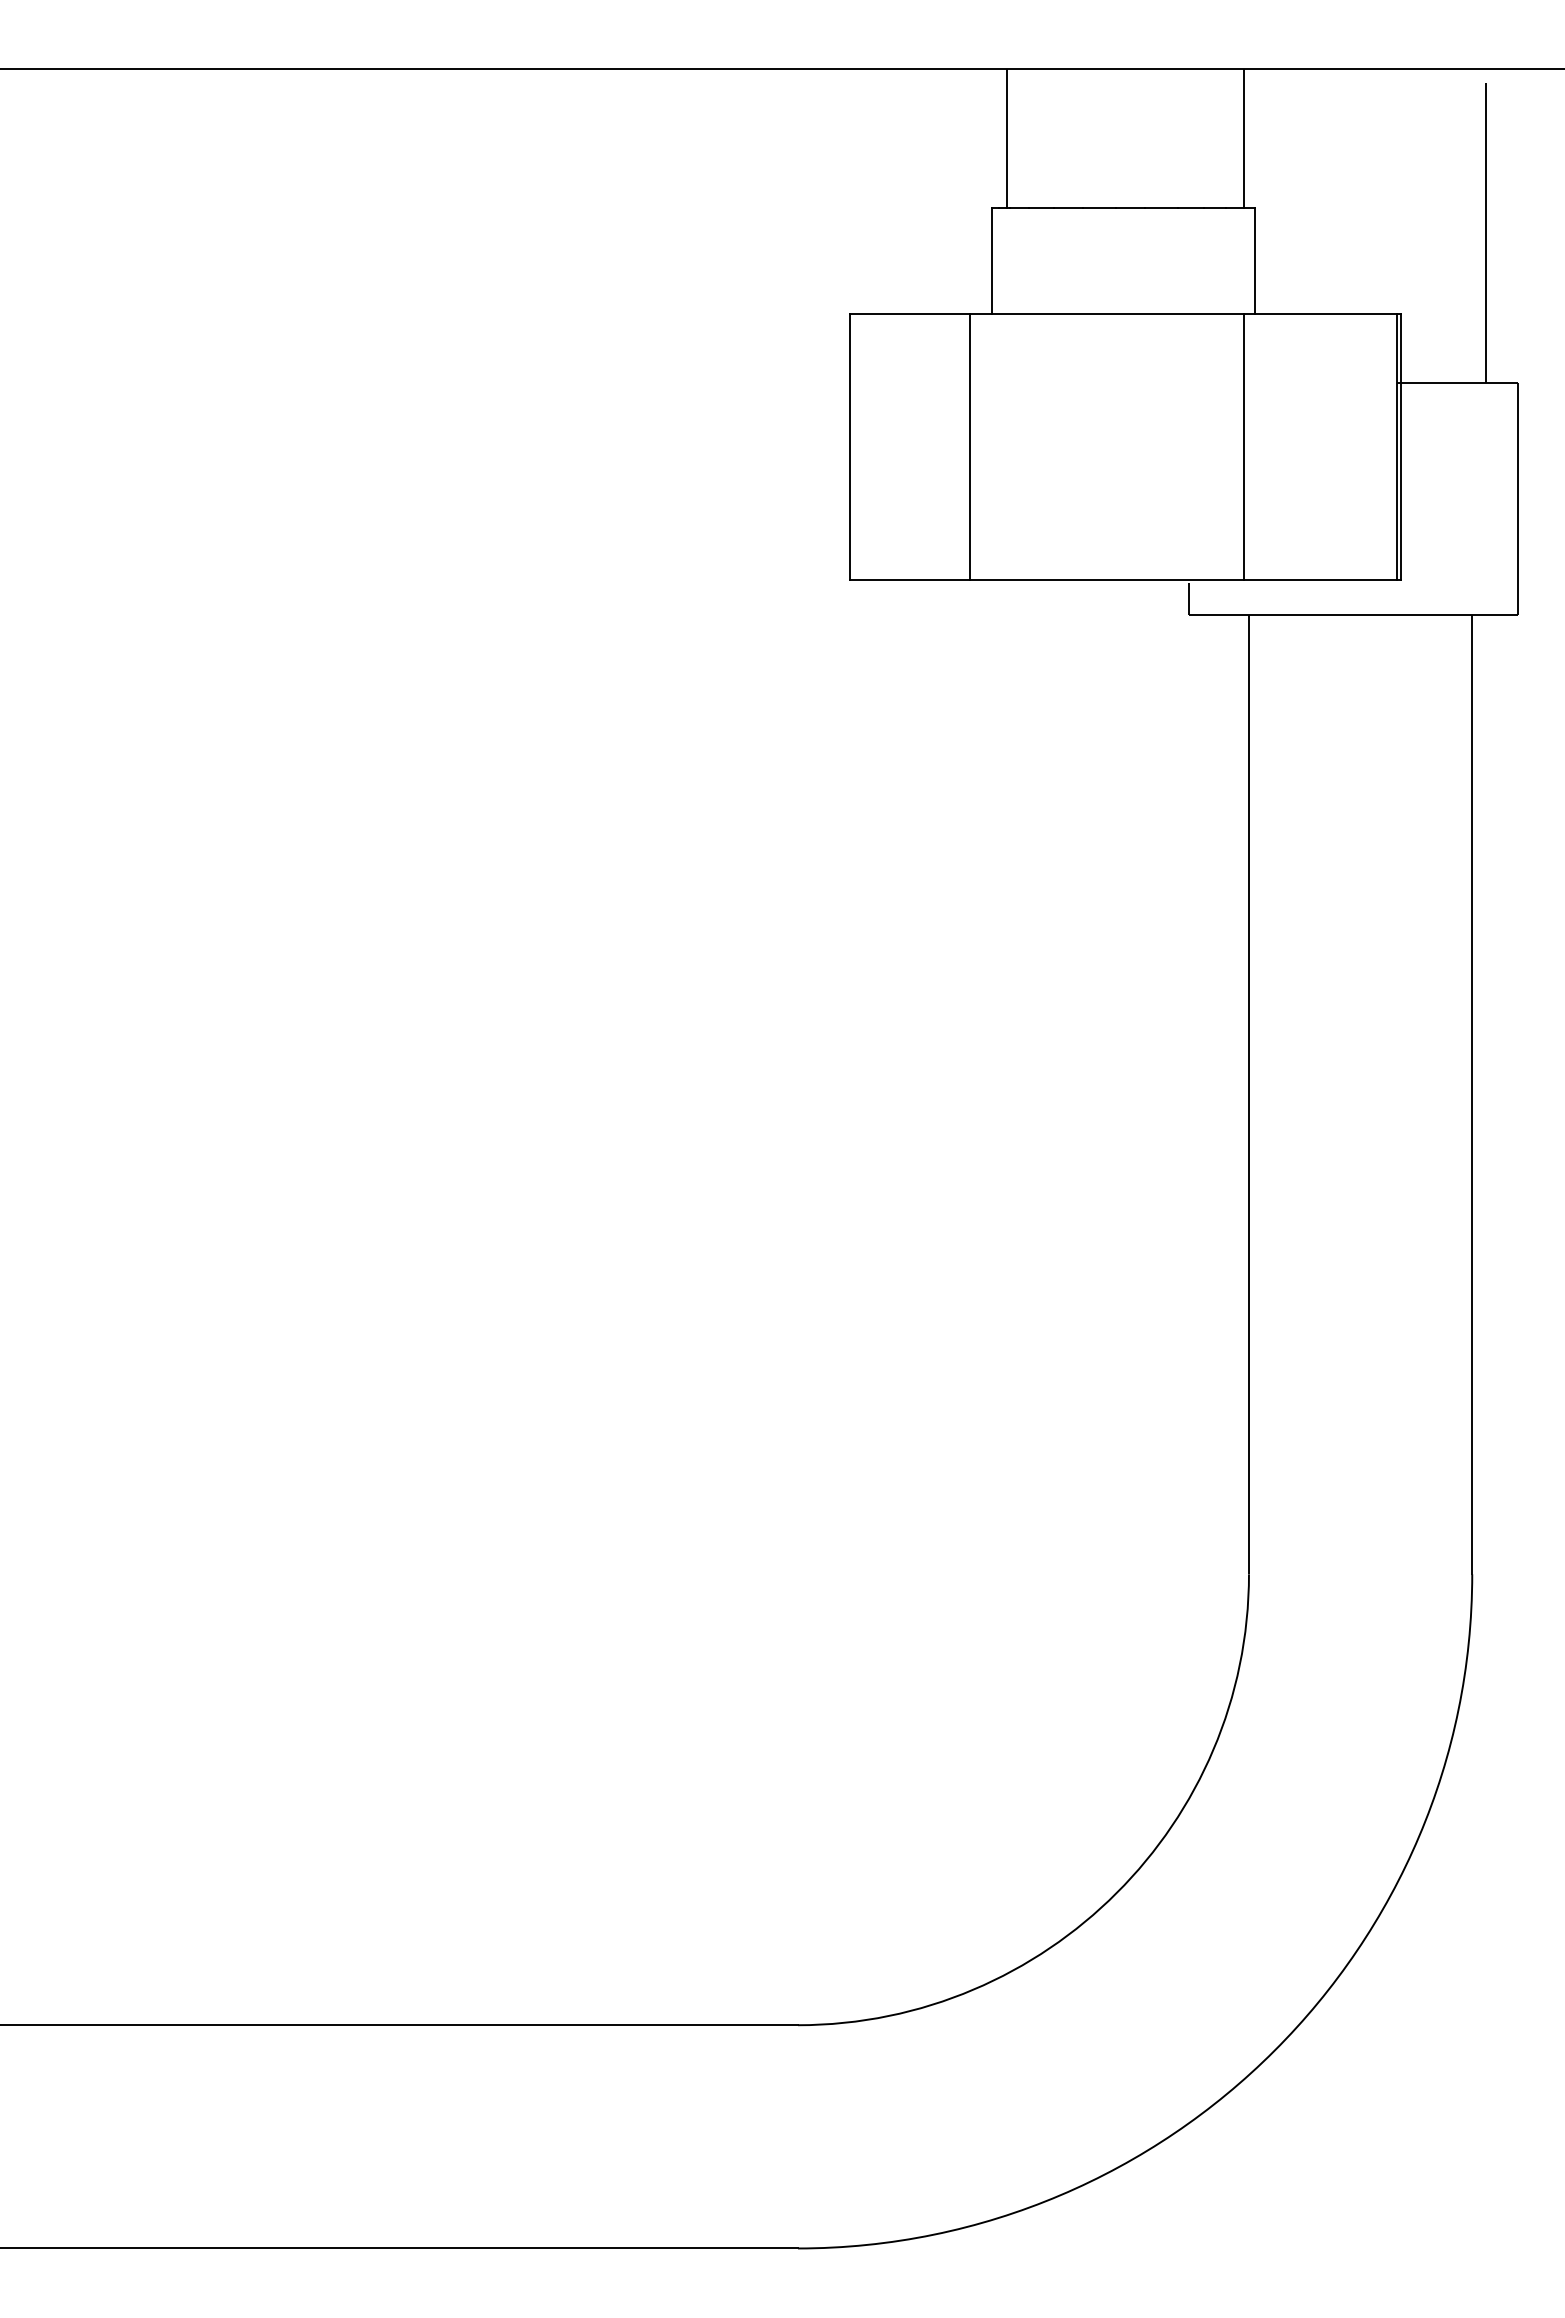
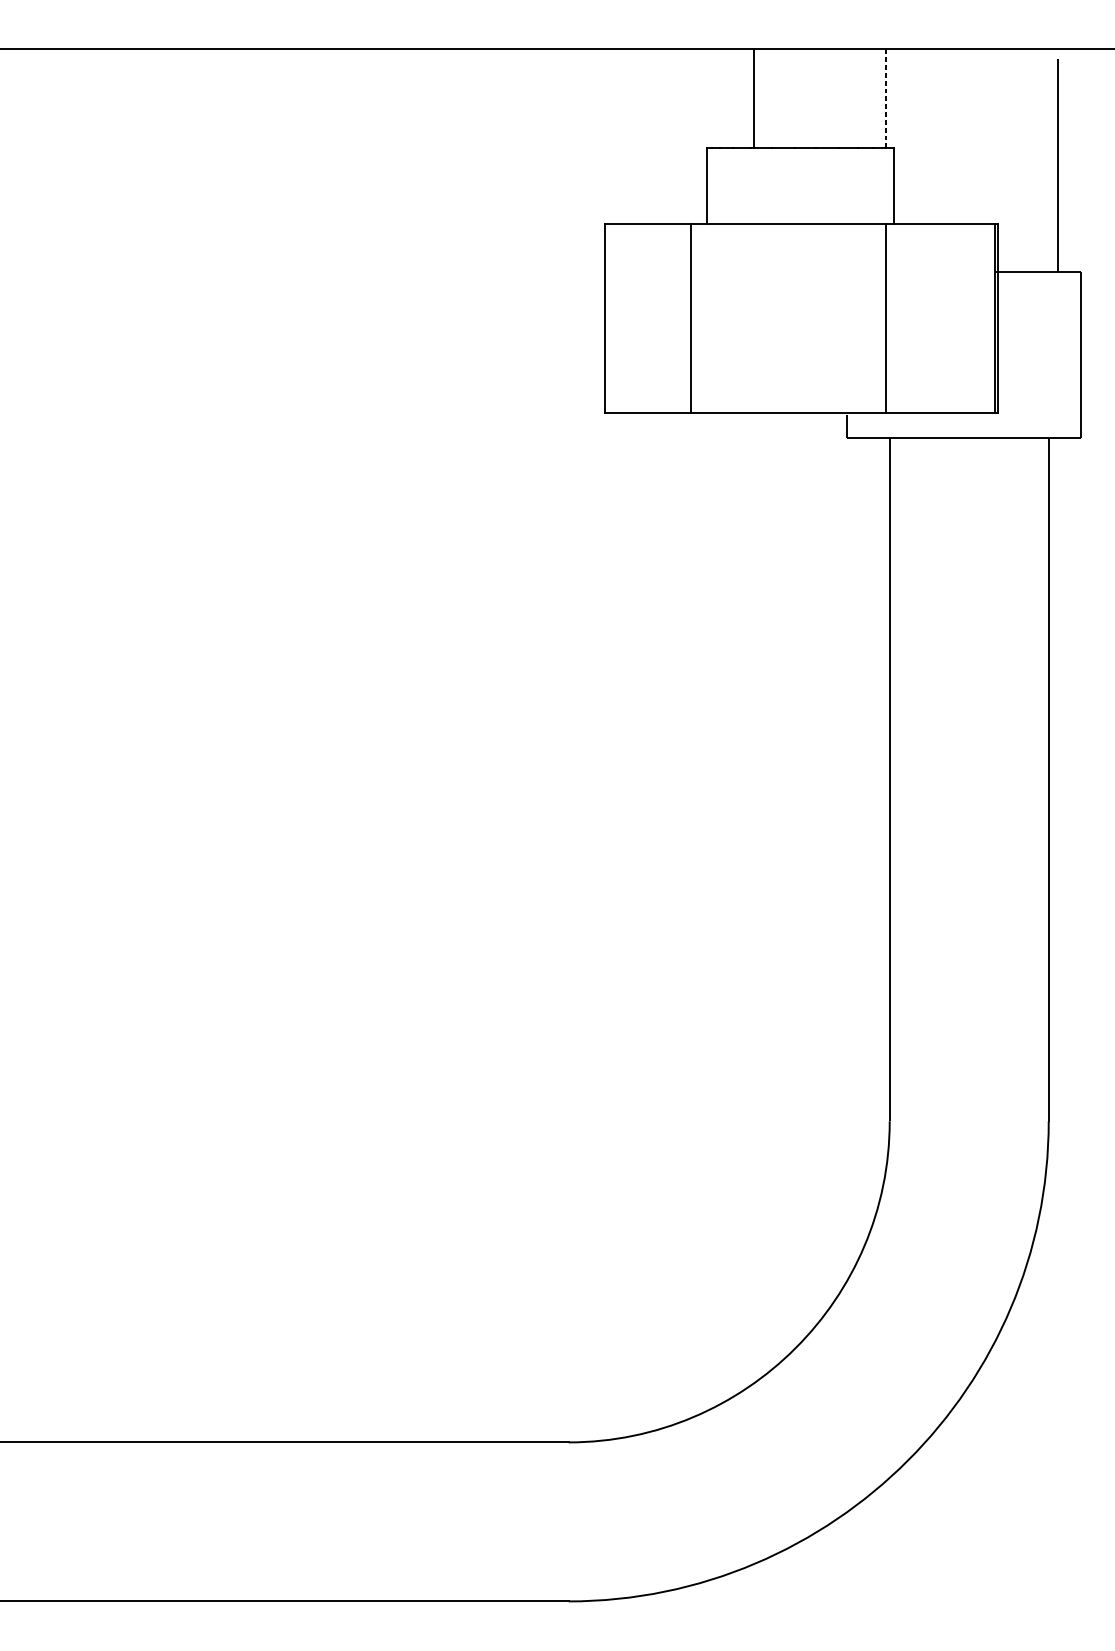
line: (1006, 138) -> (754, 98), moved
line: (1243, 138) -> (885, 98), solid -> dashed

